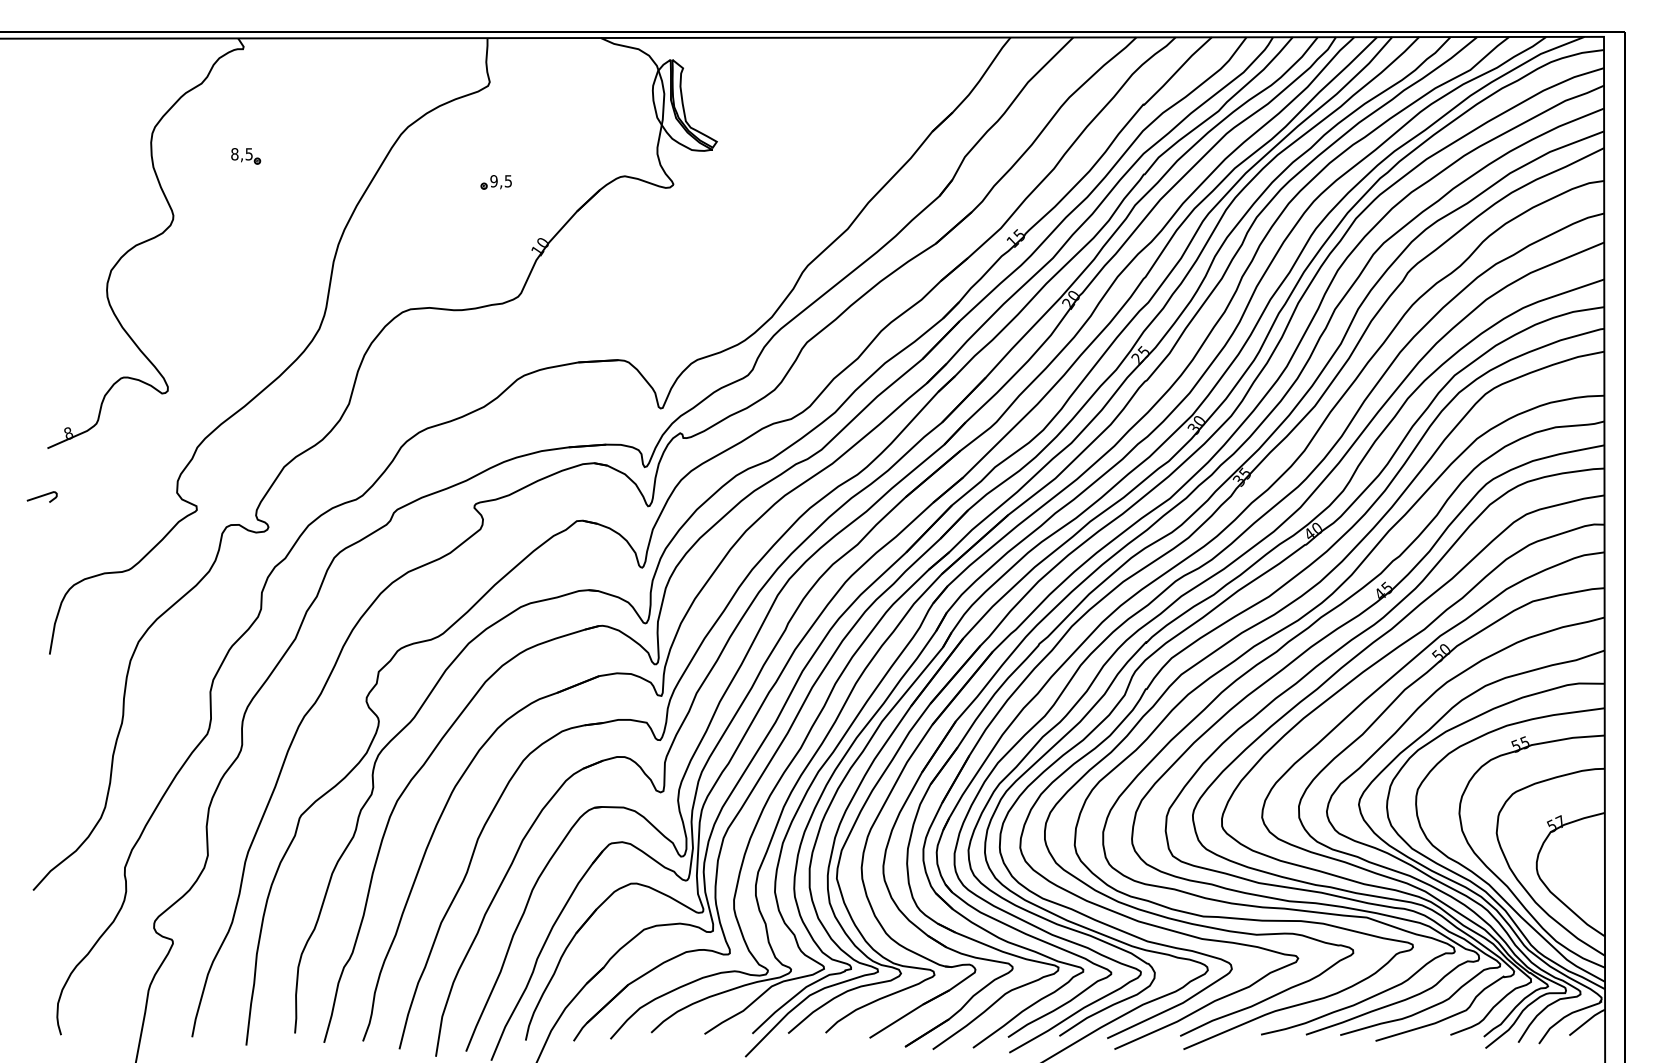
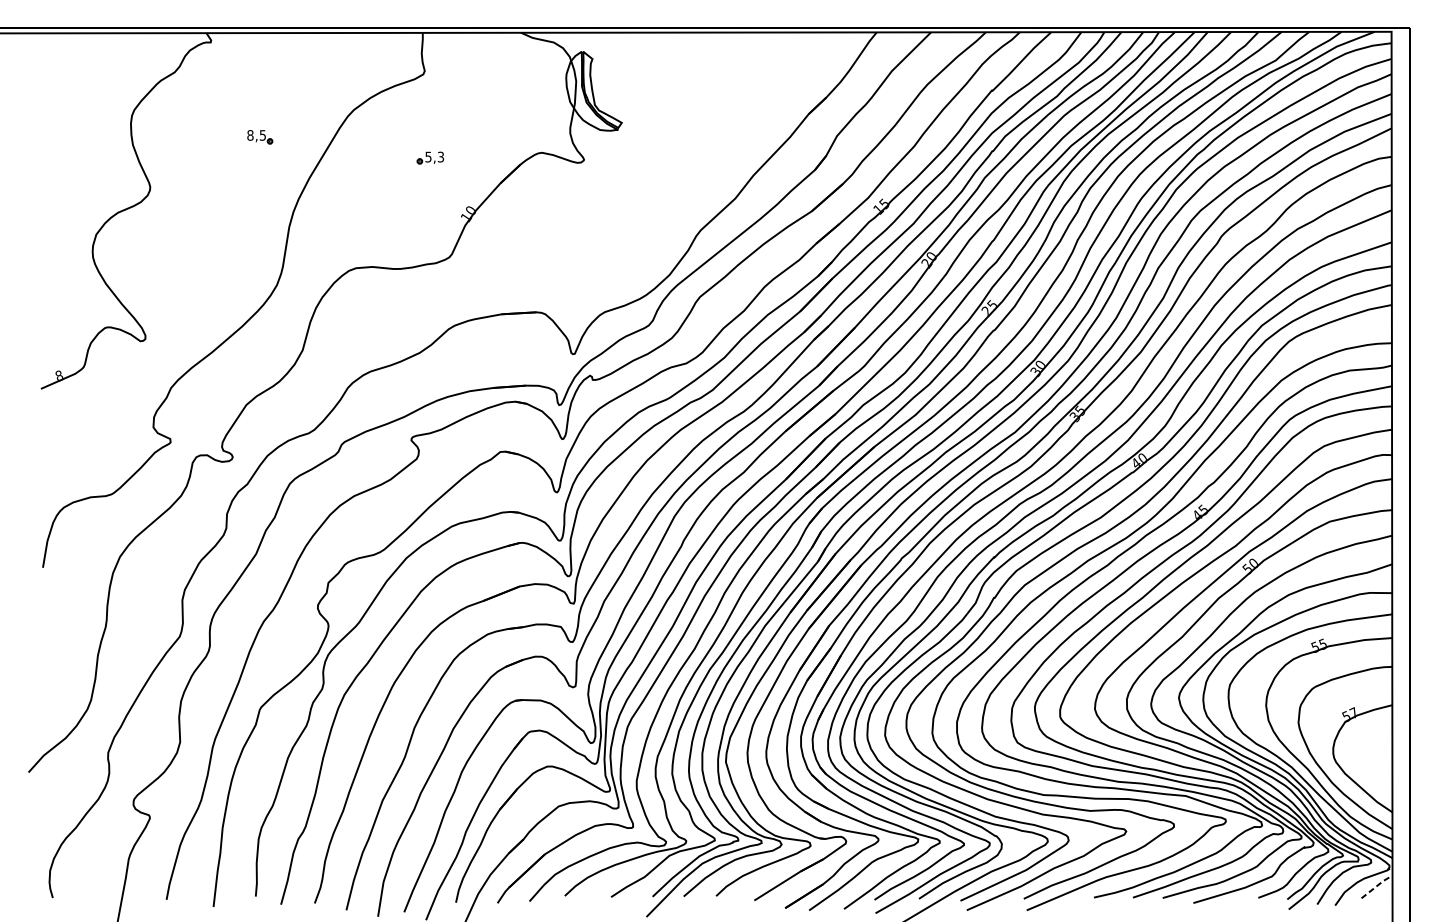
part: (246, 156) -> (260, 137), moved
text: (500, 181) -> (434, 157), 9,5 -> 5,3
curve: (41, 496) -> (35, 430), removed
line: (1587, 1020) -> (1377, 885), solid -> dashed

